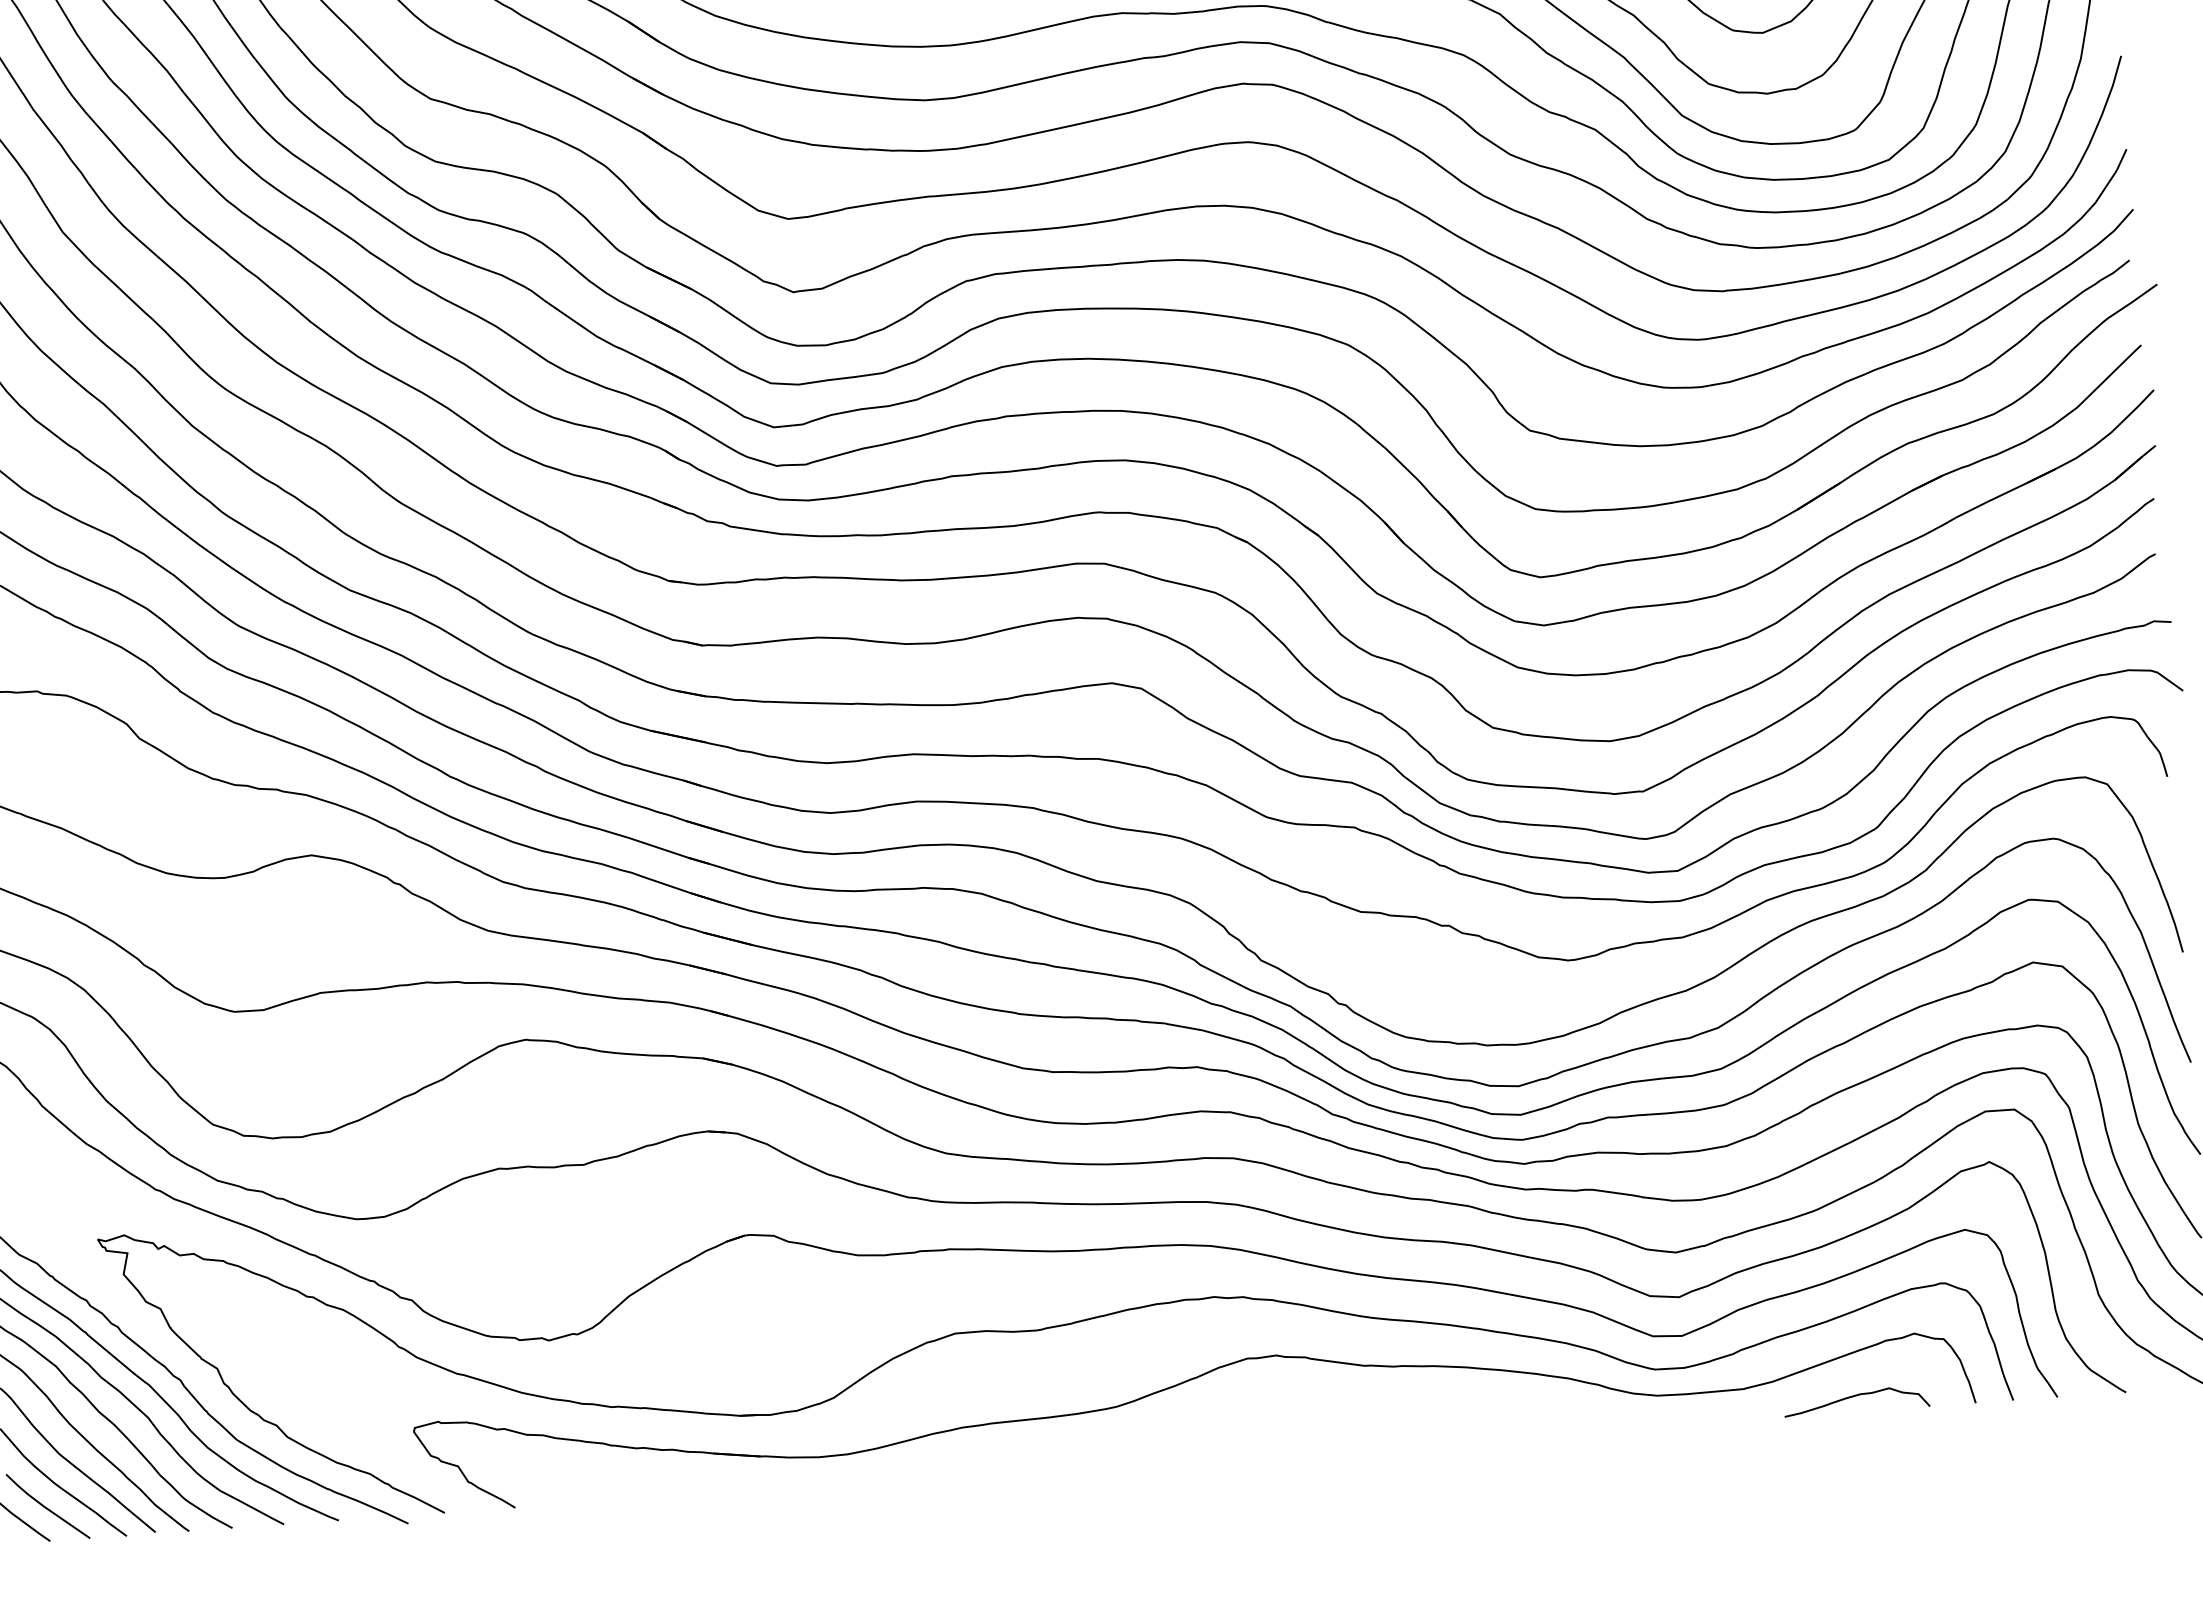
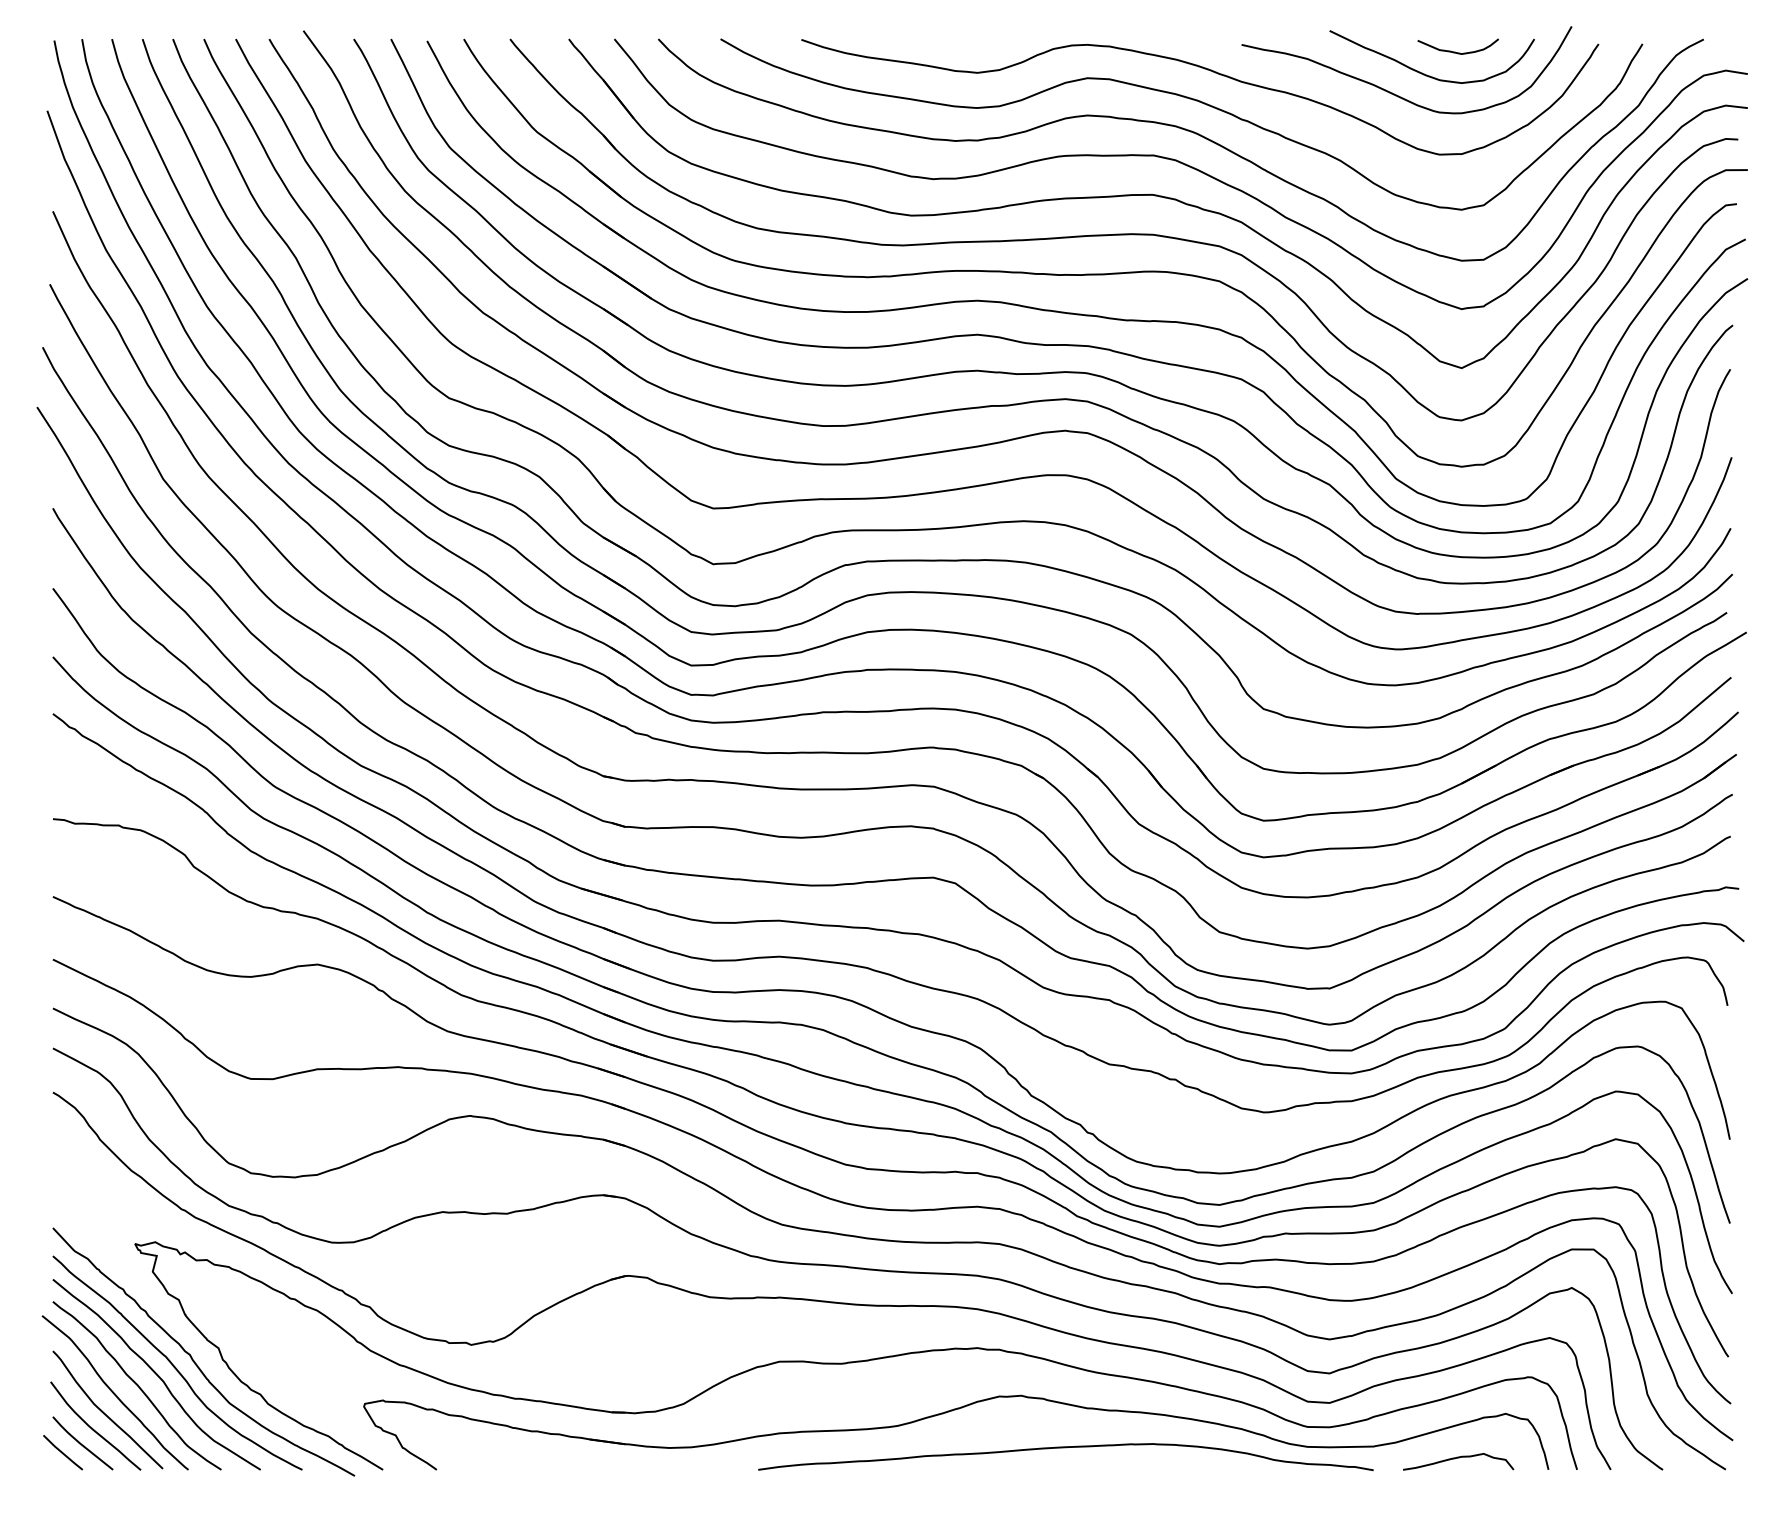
curve: (1339, 1420) -> (1065, 1448), added

